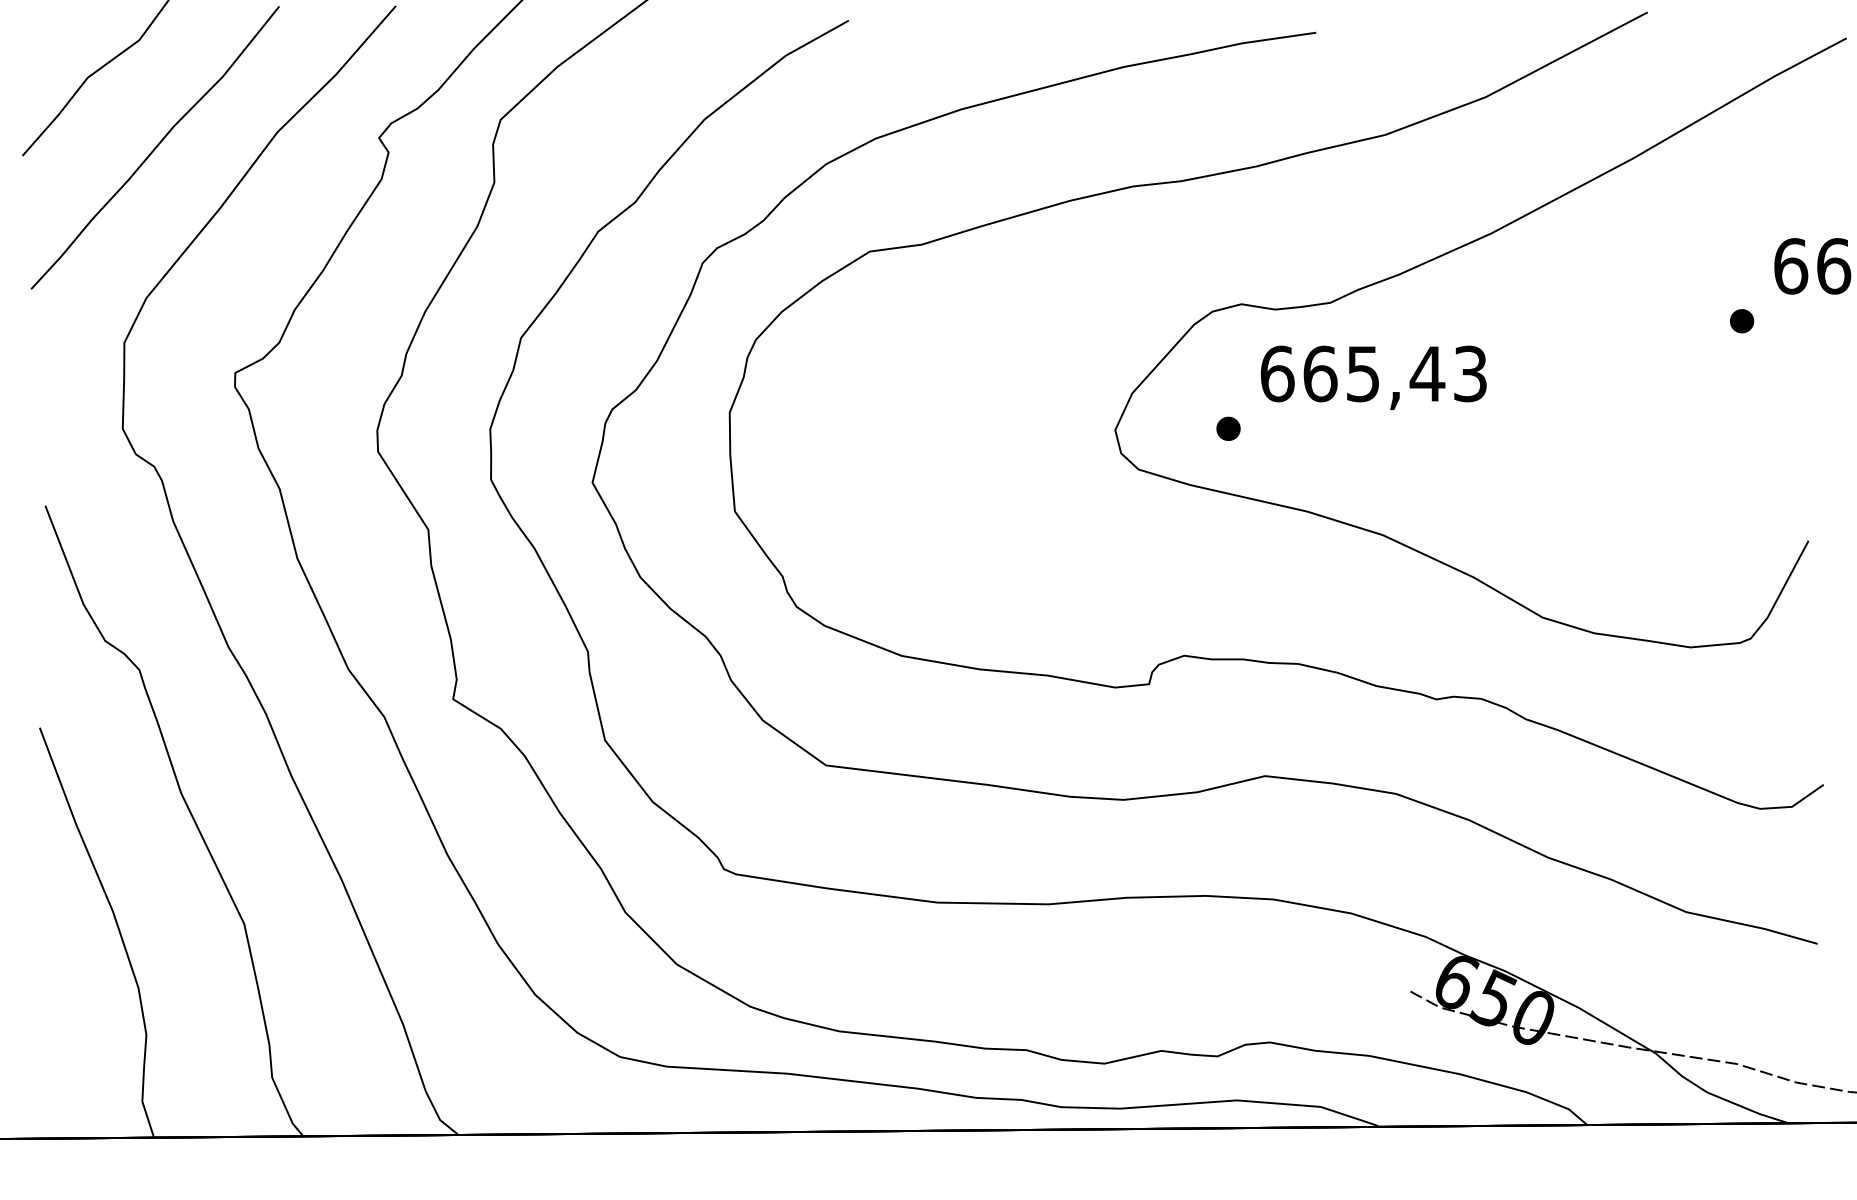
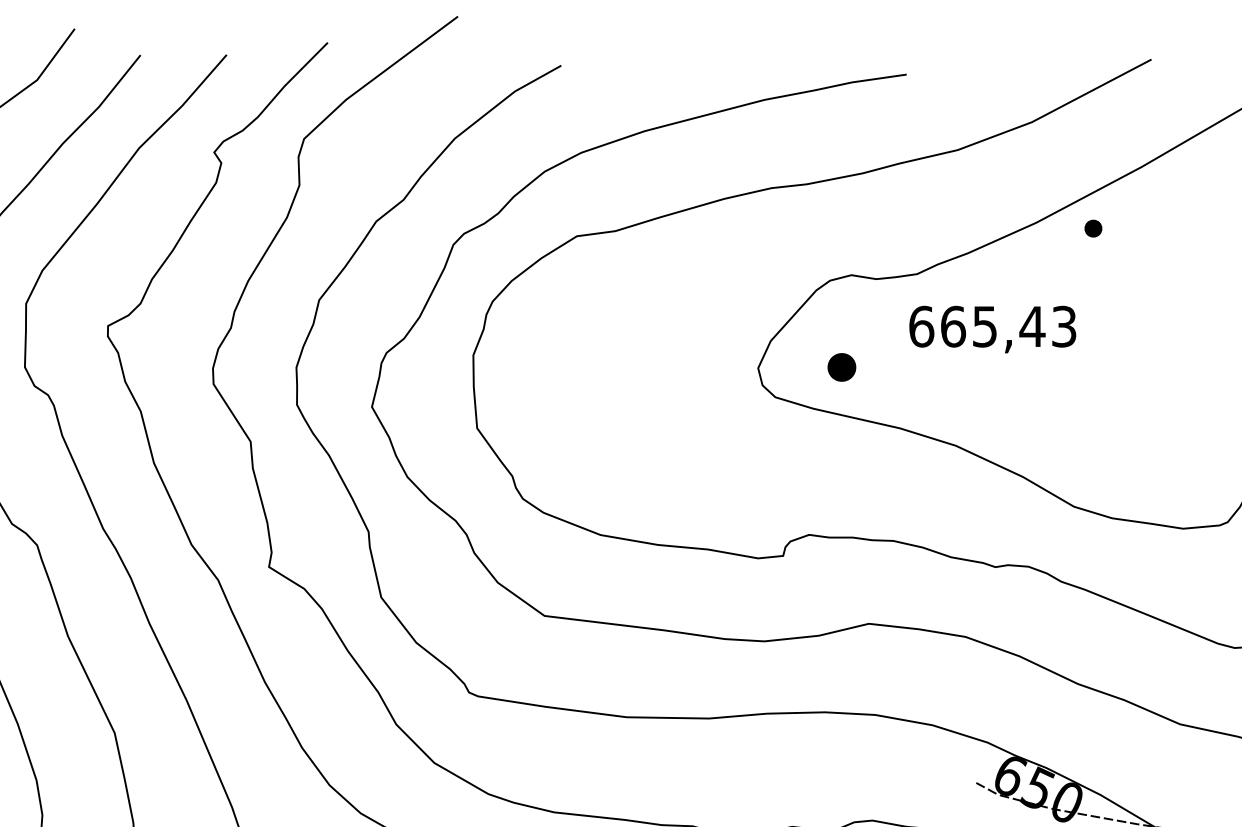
part: (1742, 321) -> (1093, 228), moved
text: (1373, 377) -> (992, 329), moved
part: (1228, 428) -> (841, 366), size x1.6

